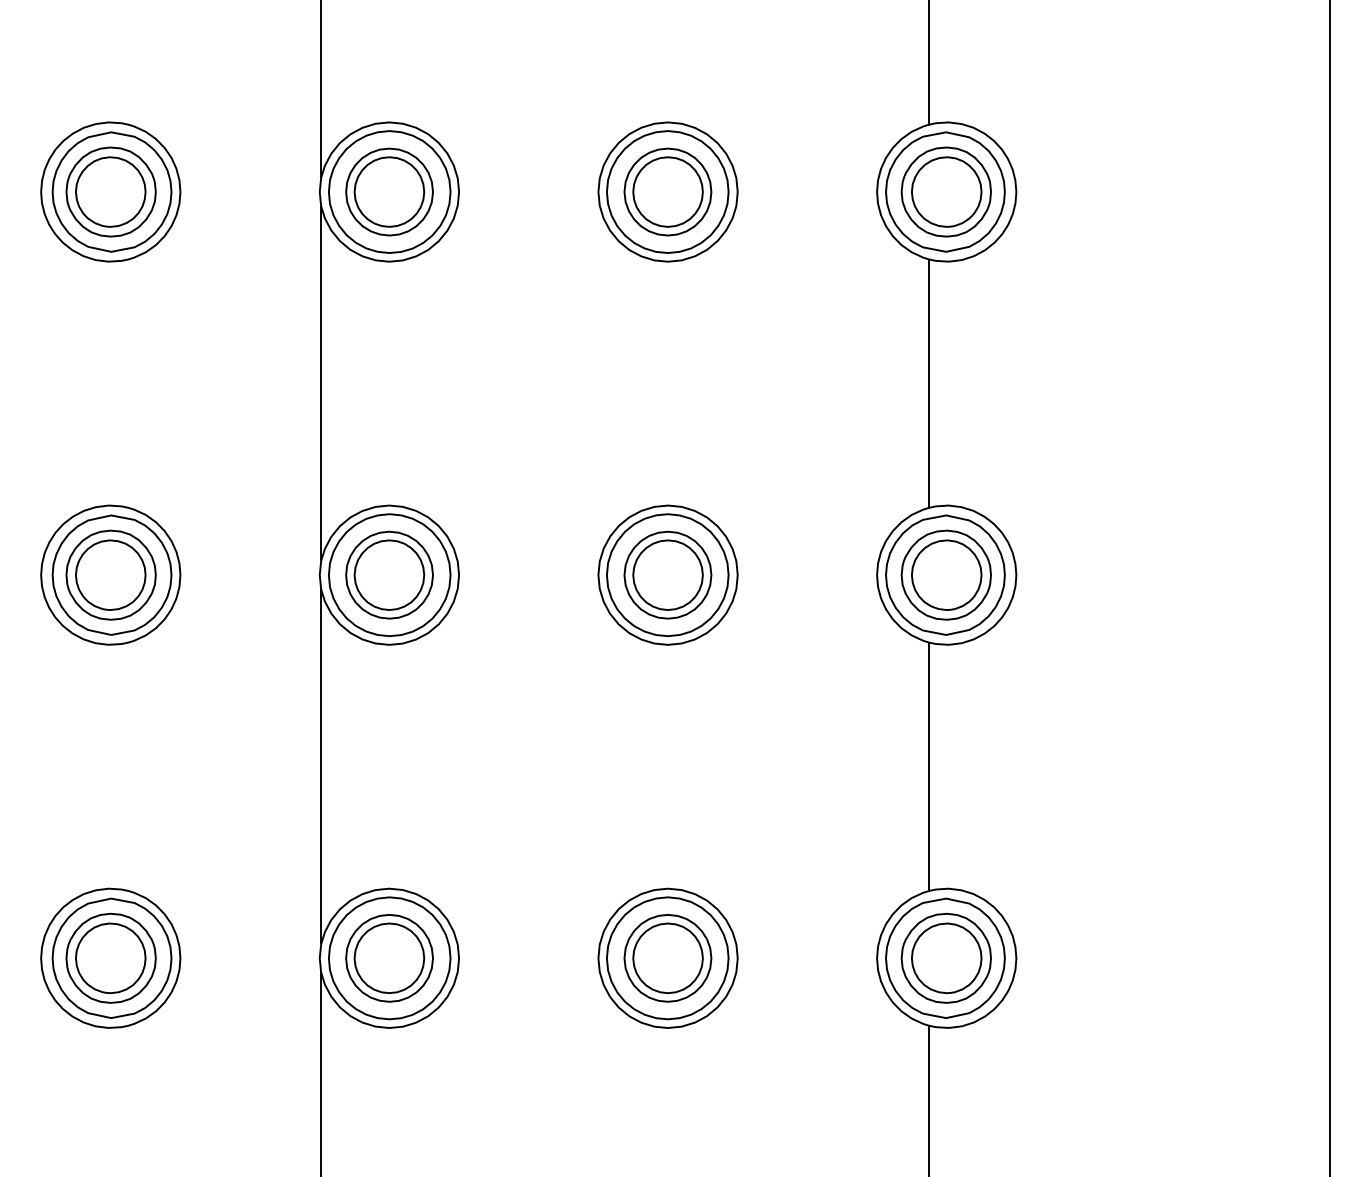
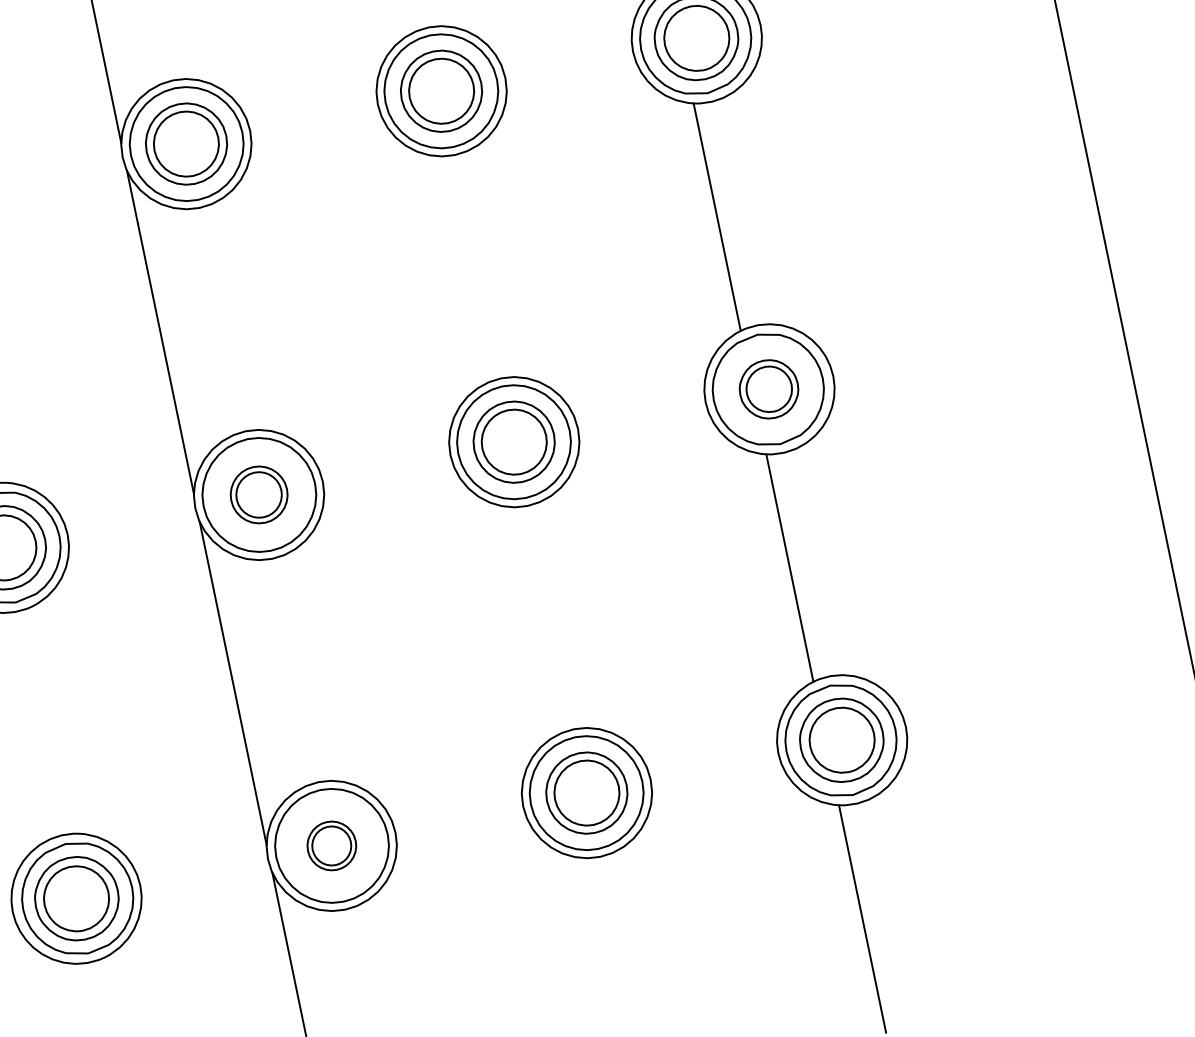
part: (389, 574) -> (259, 494), size x0.7
part: (945, 574) -> (768, 388), size x0.7
part: (389, 958) -> (331, 846), size x0.6

